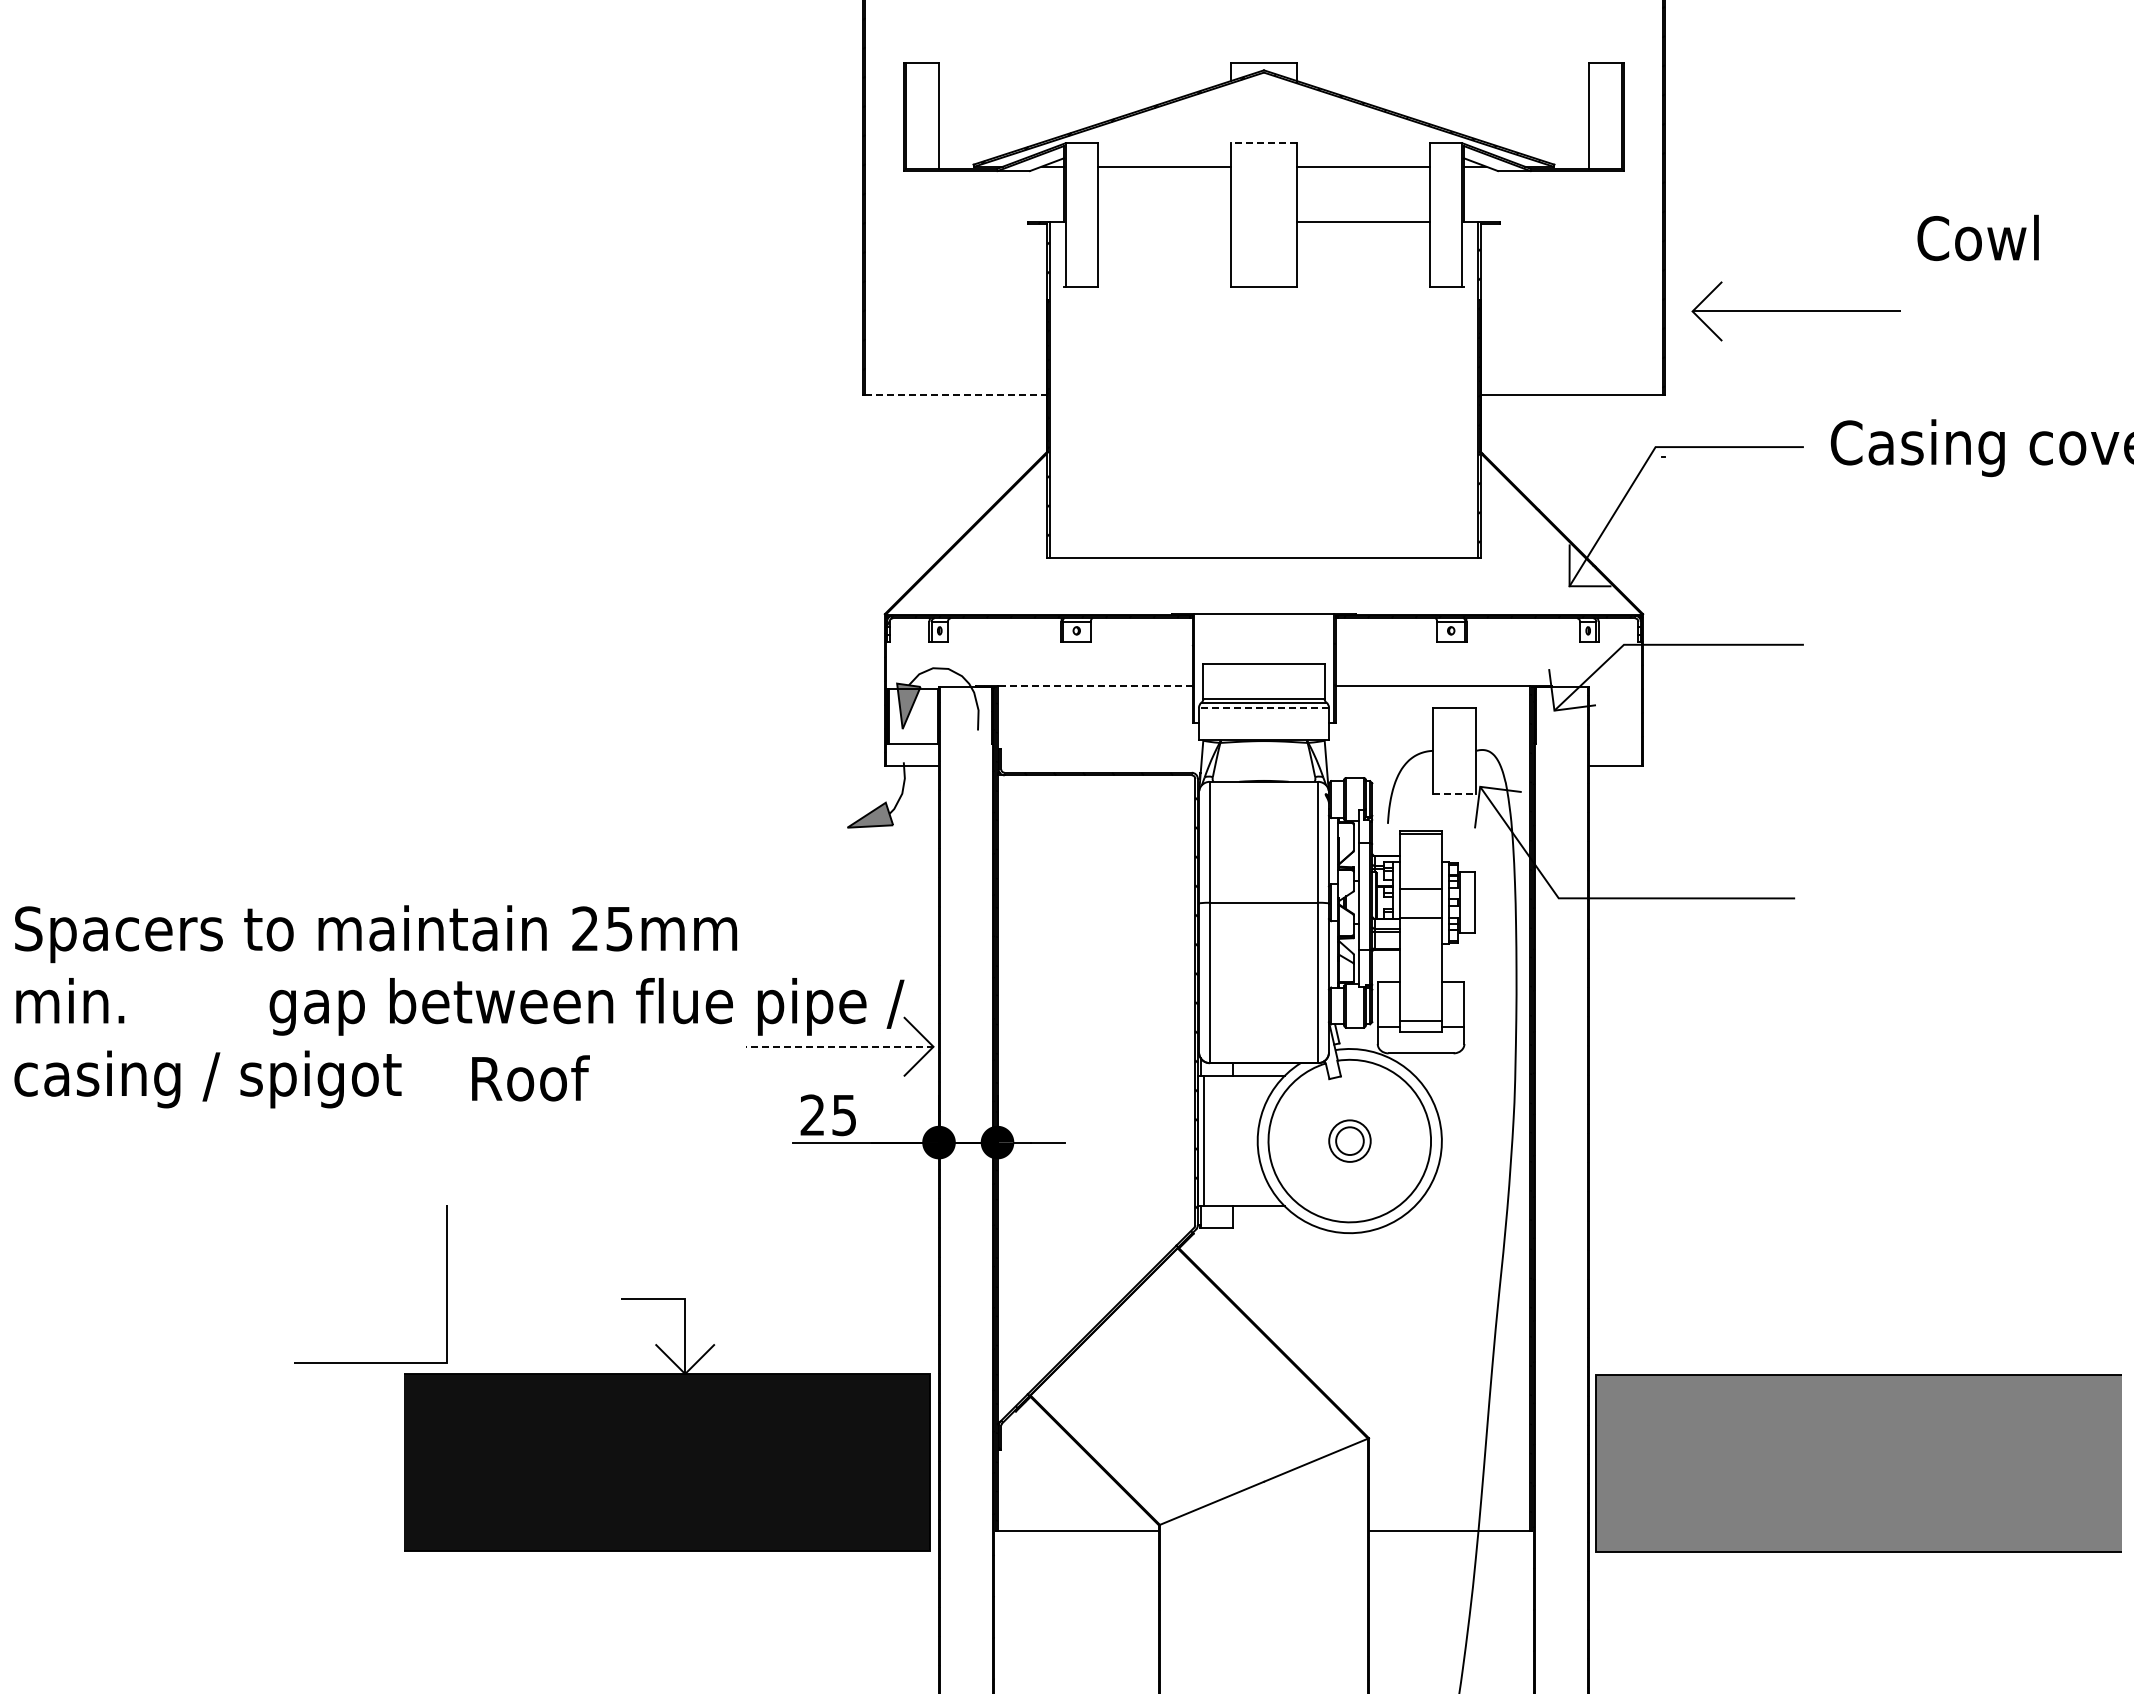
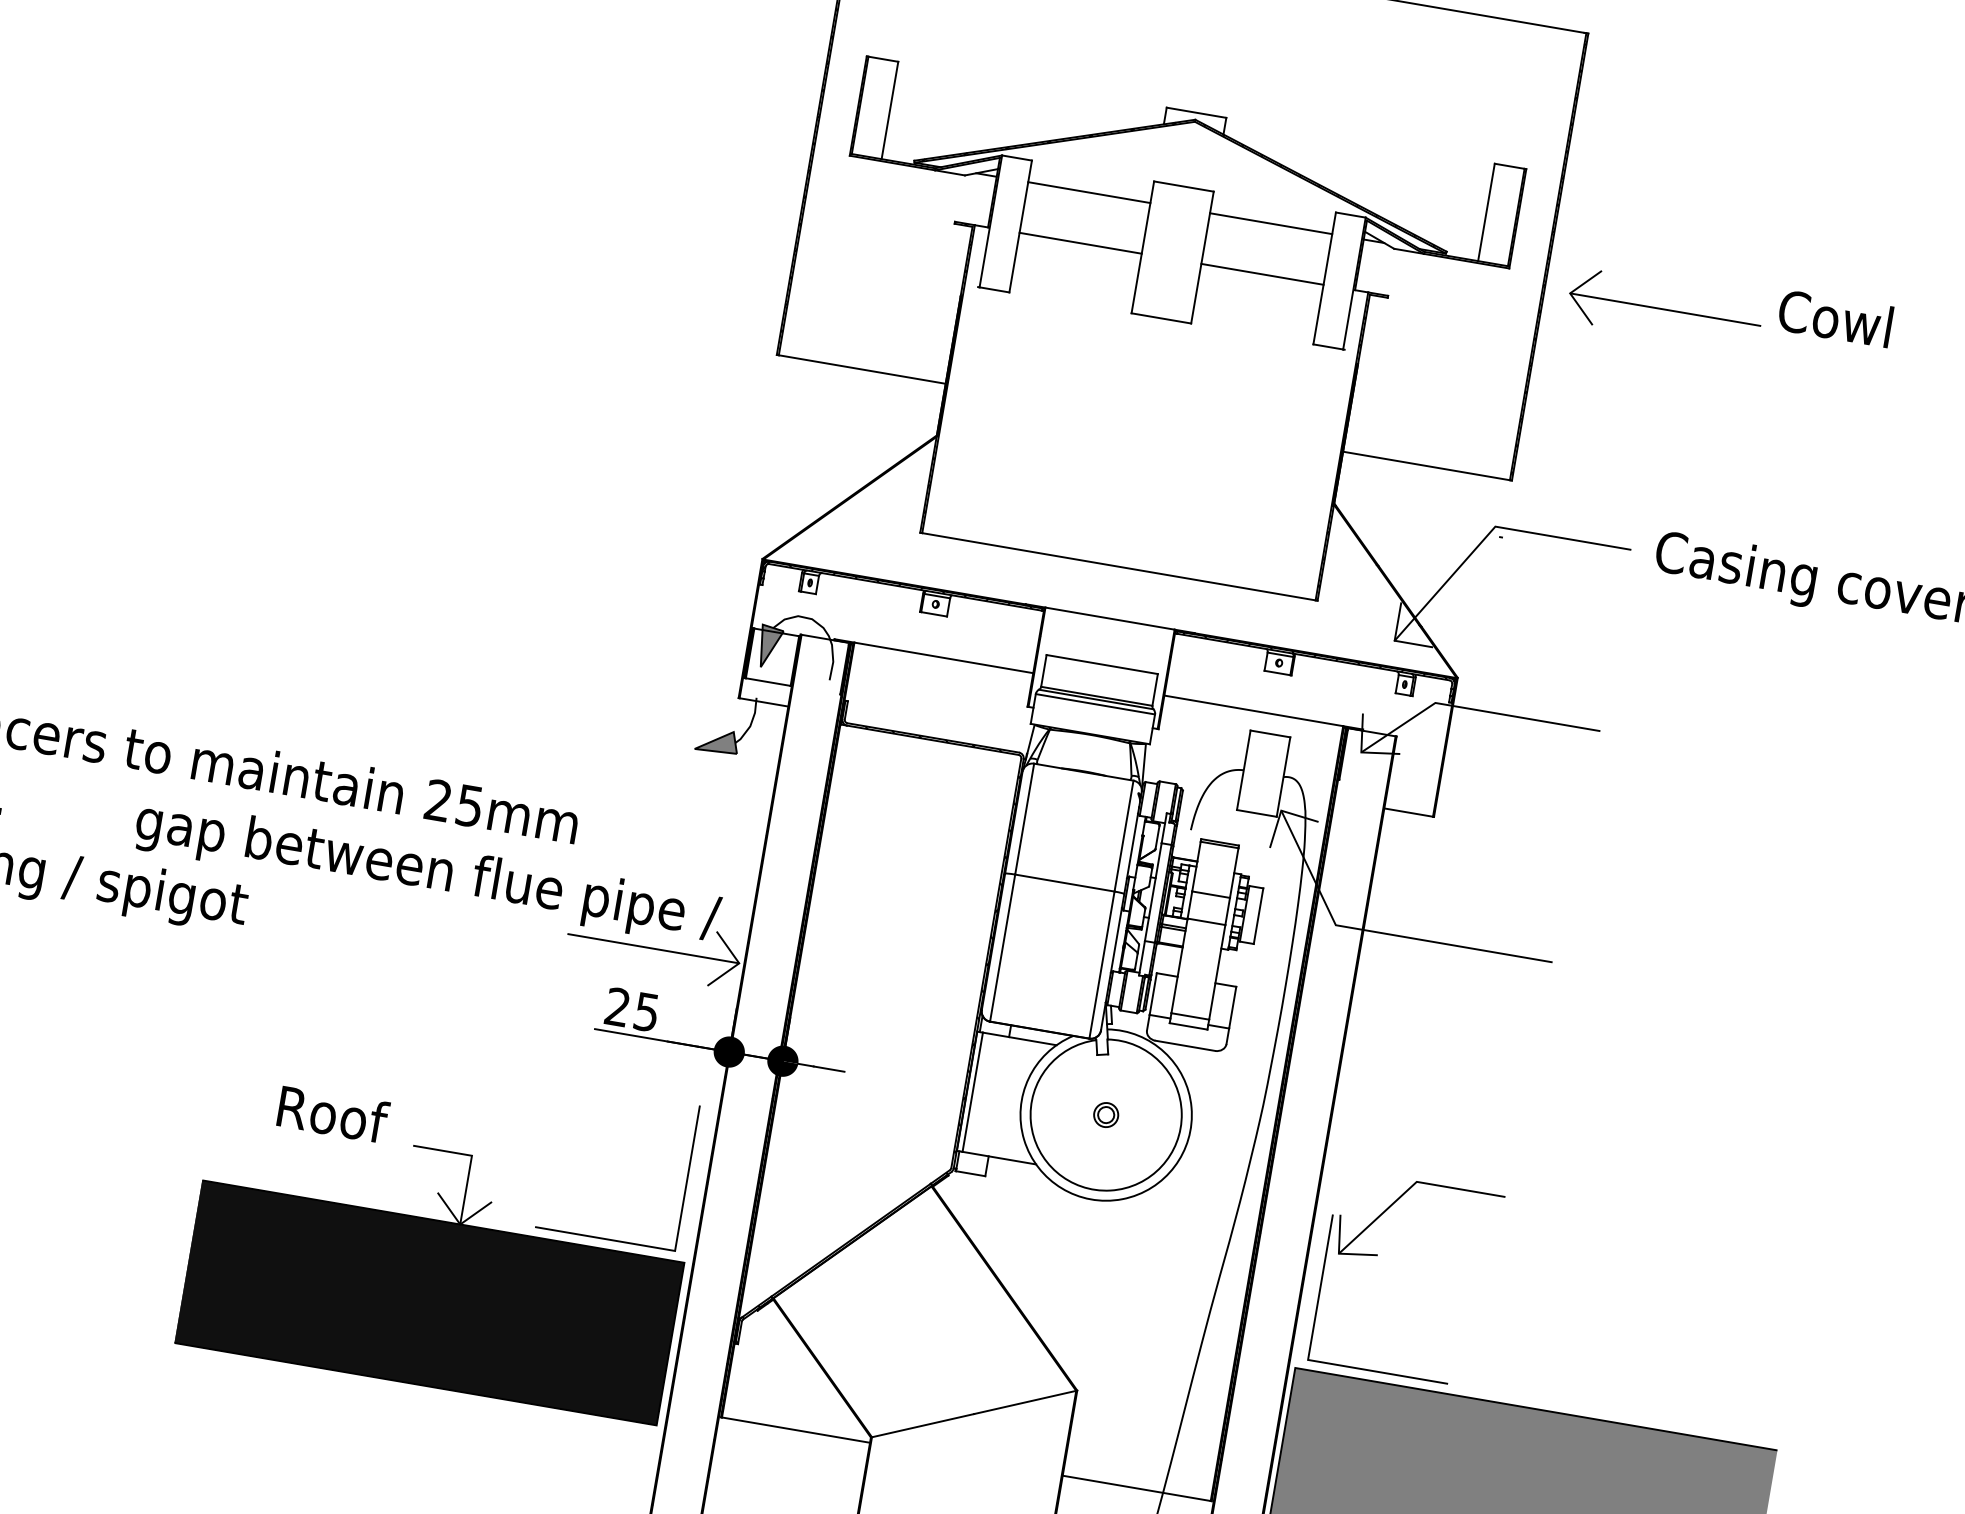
line: (1264, 143) -> (1184, 186), dashed -> solid
line: (1164, 222) -> (1080, 243), added
text: (1977, 237) -> (1834, 317), moved
part: (1795, 311) -> (1664, 309), moved
line: (956, 395) -> (862, 369), dashed -> solid
line: (1094, 686) -> (943, 658), dashed -> solid
line: (1264, 707) -> (1095, 704), dashed -> solid
line: (1454, 794) -> (1256, 813), dashed -> solid
line: (839, 1046) -> (653, 948), dashed -> solid
text: (530, 1078) -> (333, 1114), moved
part: (1349, 1140) -> (1106, 1114), size x0.62
part: (1662, 1241) -> (1377, 1256), added
line: (446, 1284) -> (687, 1178), moved

